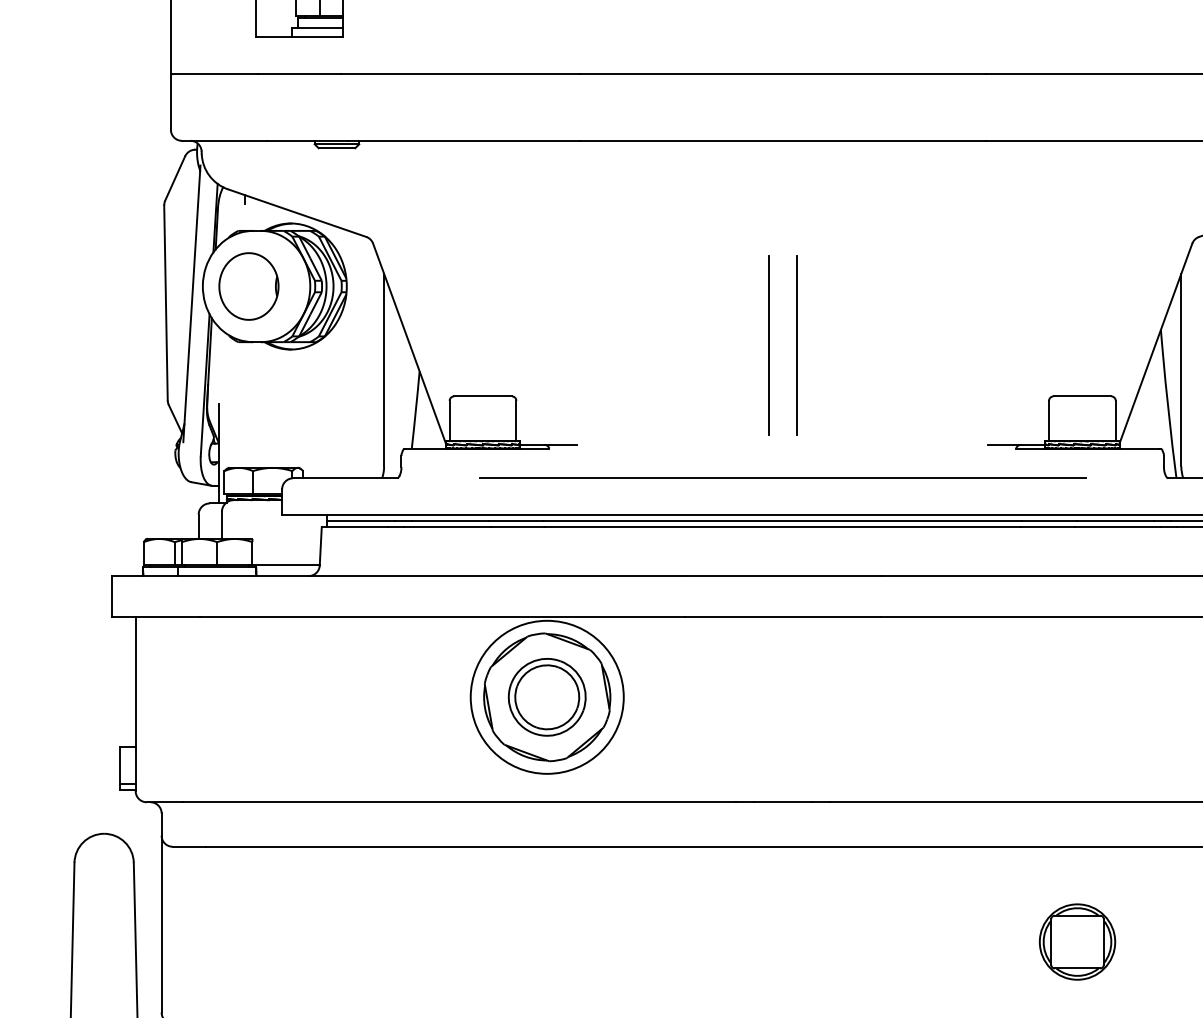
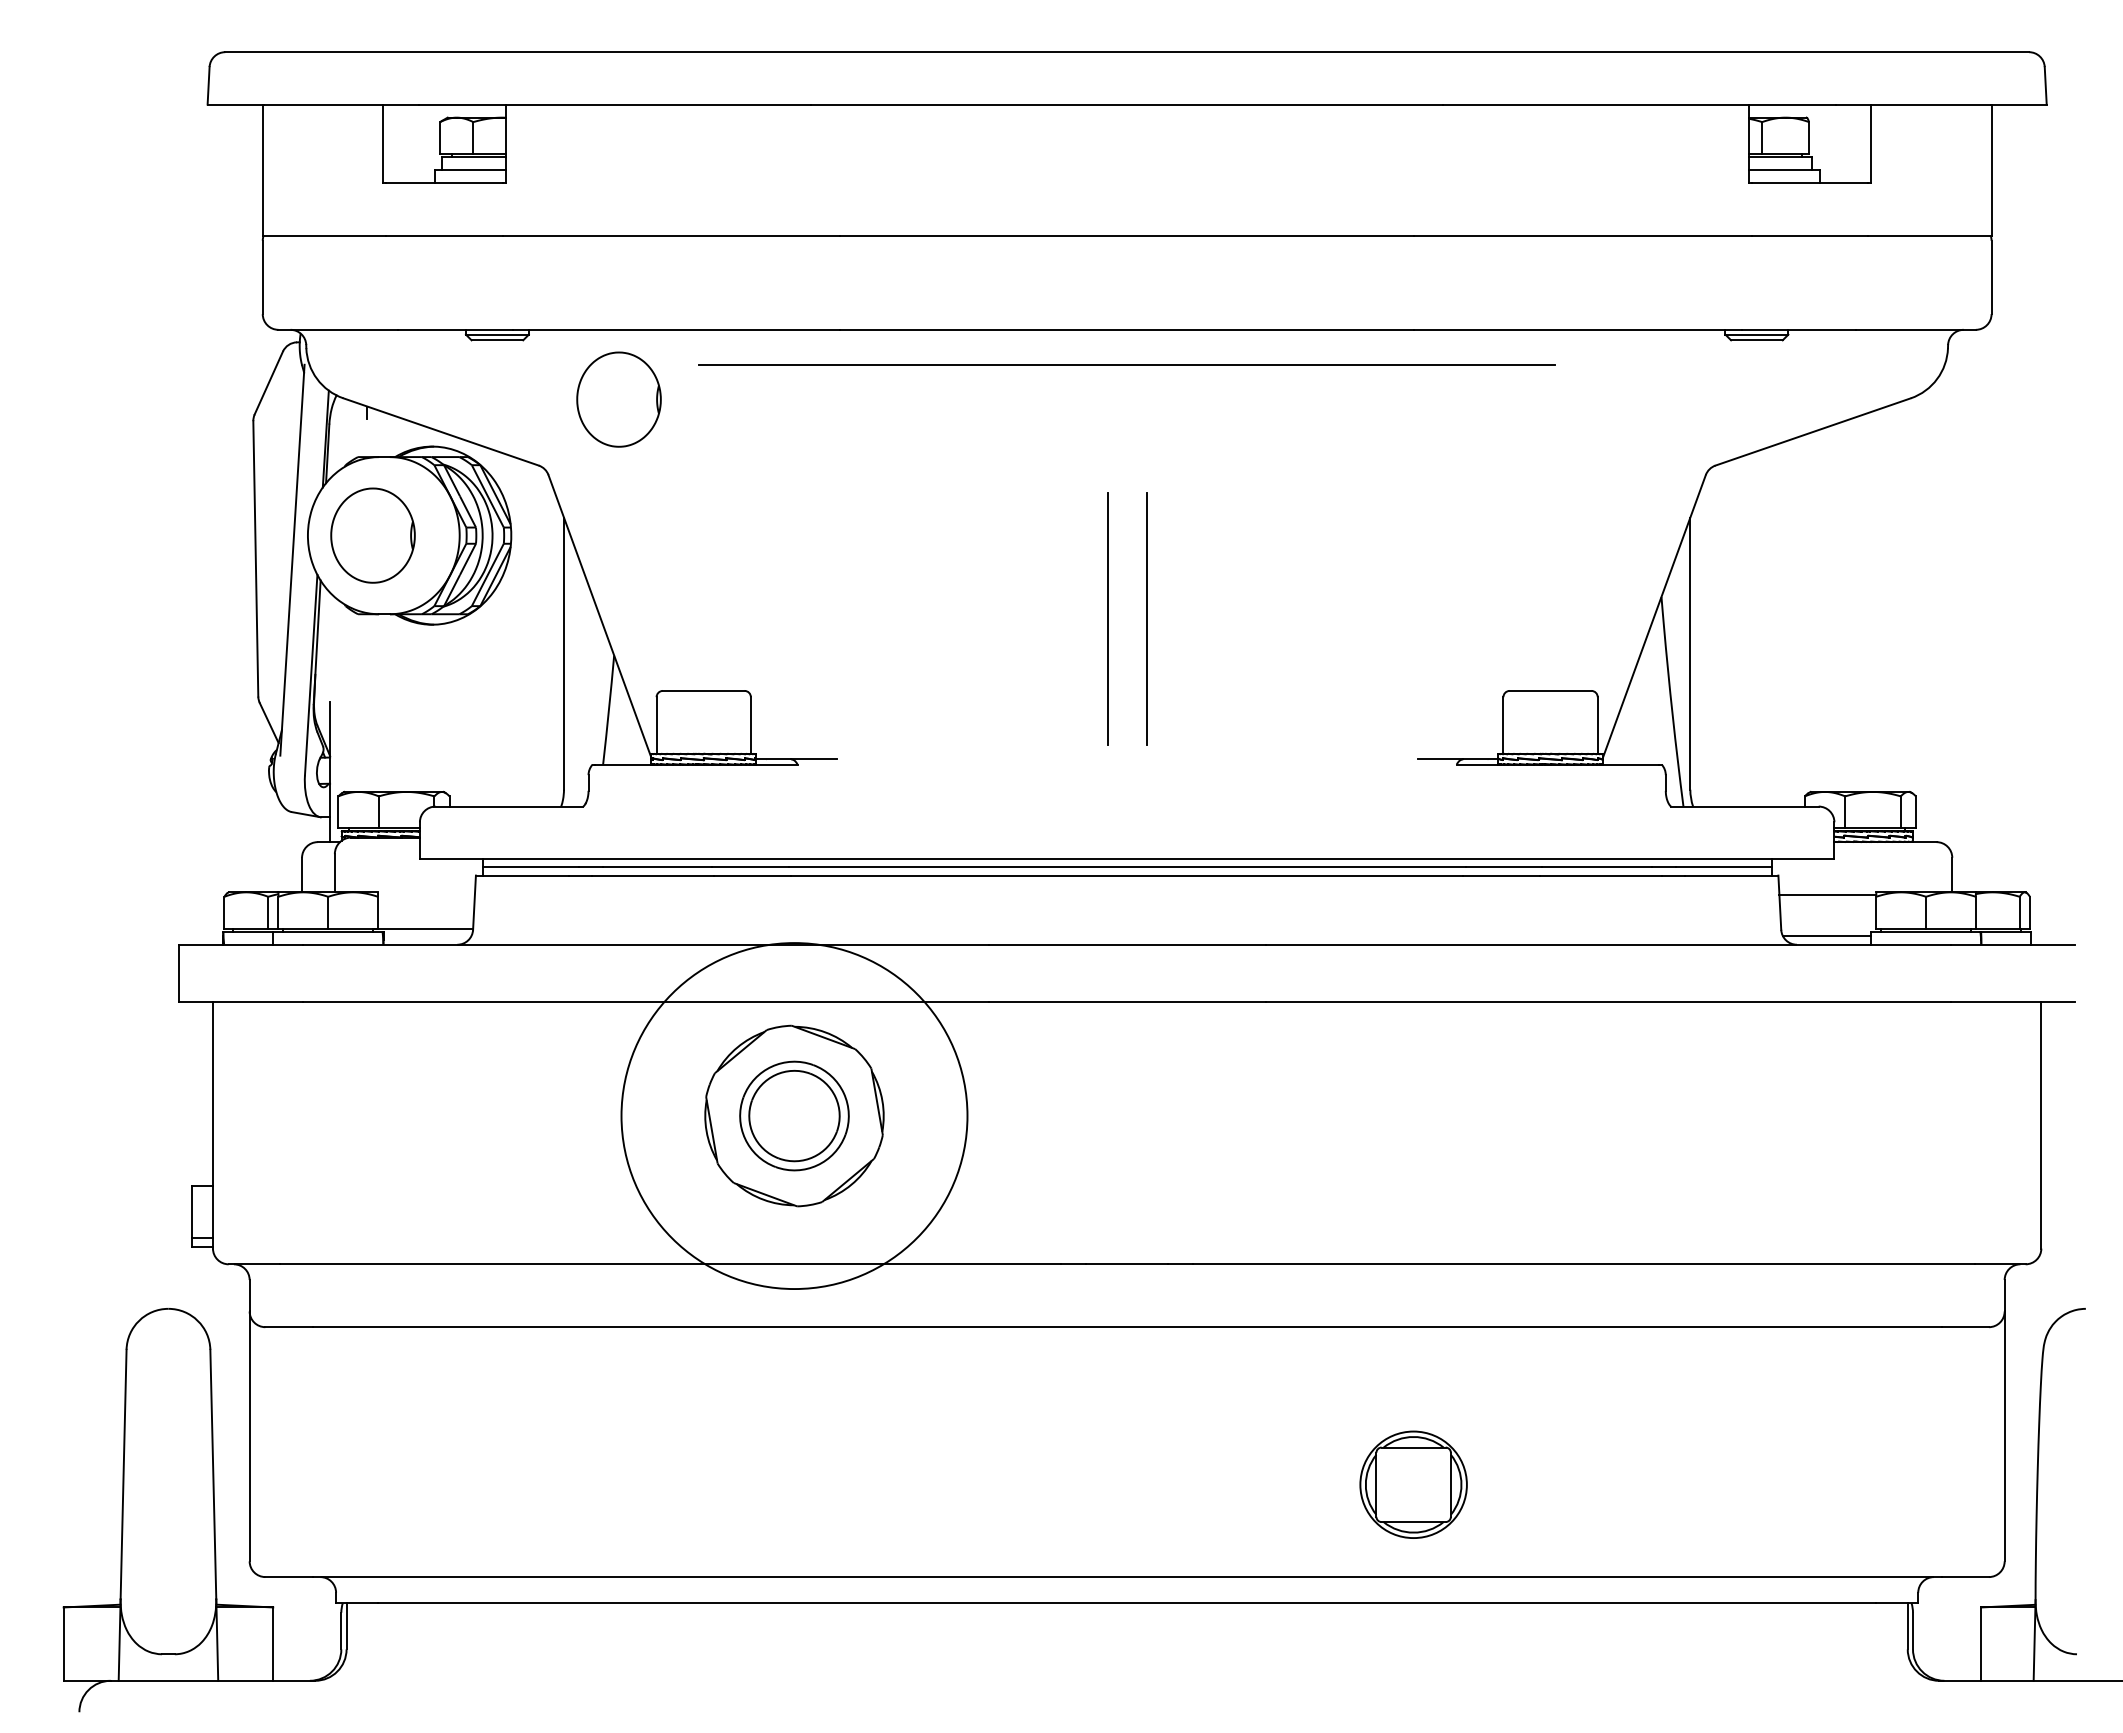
part: (422, 190) -> (618, 399), added
line: (782, 478) -> (1126, 364), moved
circle: (547, 696) -> (794, 1115), size x1.6
part: (1077, 941) -> (1413, 1484), moved

